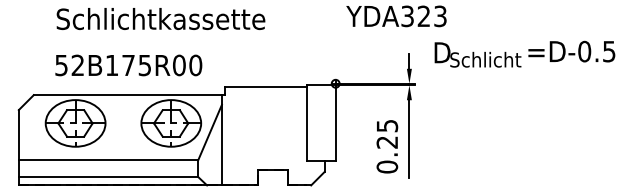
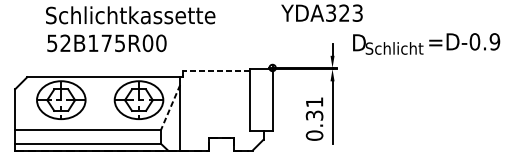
text: (608, 51) -> (494, 41), =D-0.5 -> =D-0.9
text: (128, 65) -> (106, 43), moved
line: (265, 87) -> (215, 70), solid -> dashed
line: (209, 133) -> (170, 108), solid -> dashed
text: (387, 134) -> (314, 109), 0.25 -> 0.31

